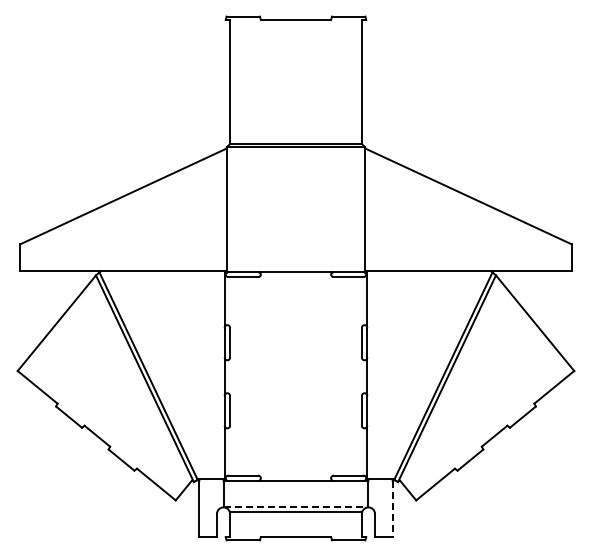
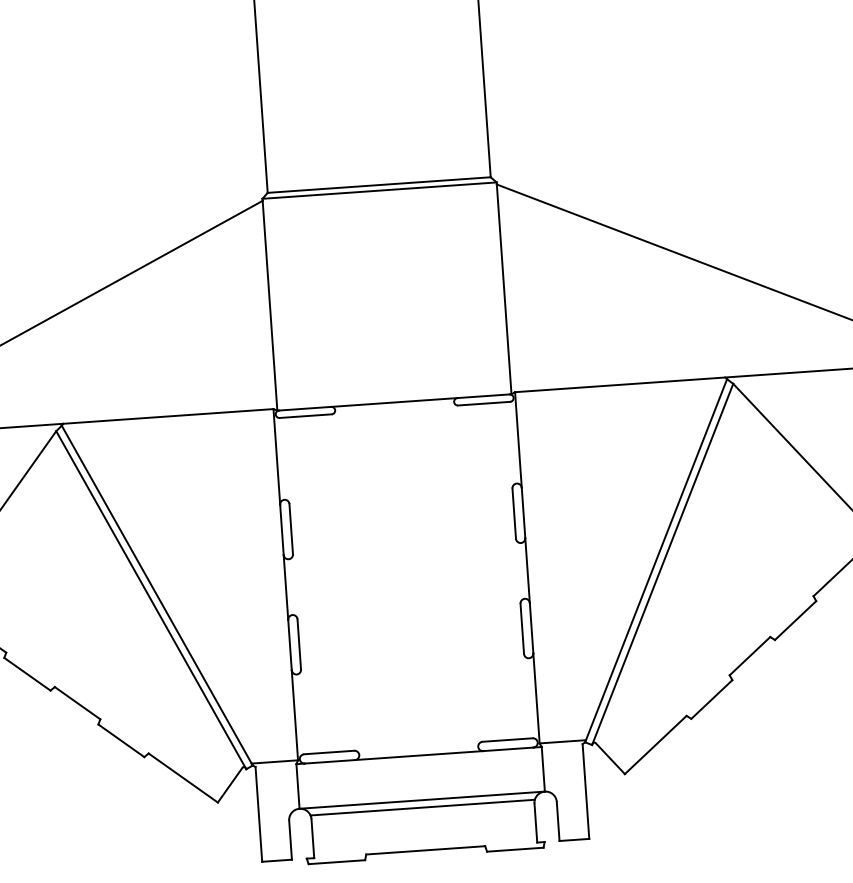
line: (296, 507) -> (423, 800), dashed -> solid
line: (392, 509) -> (585, 792), dashed -> solid

